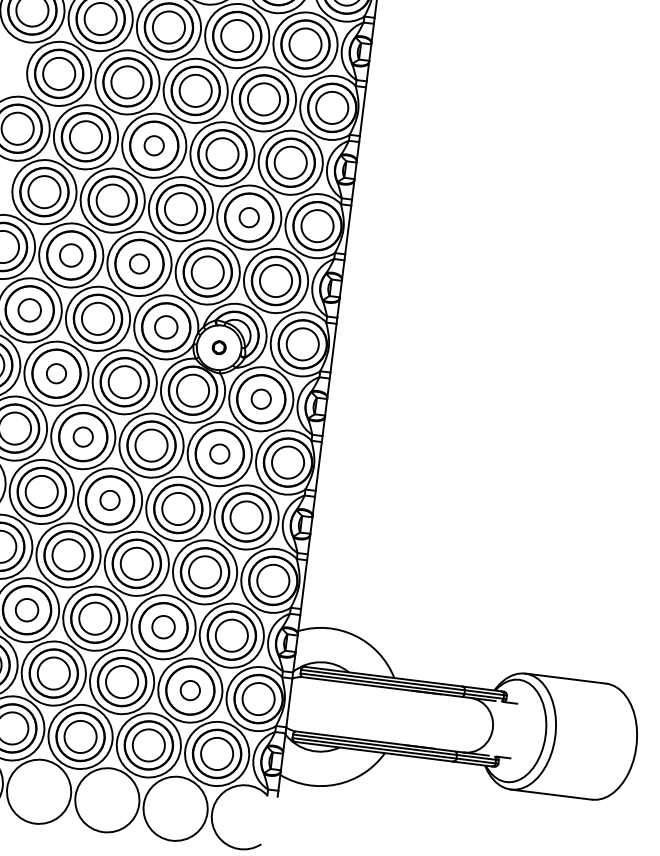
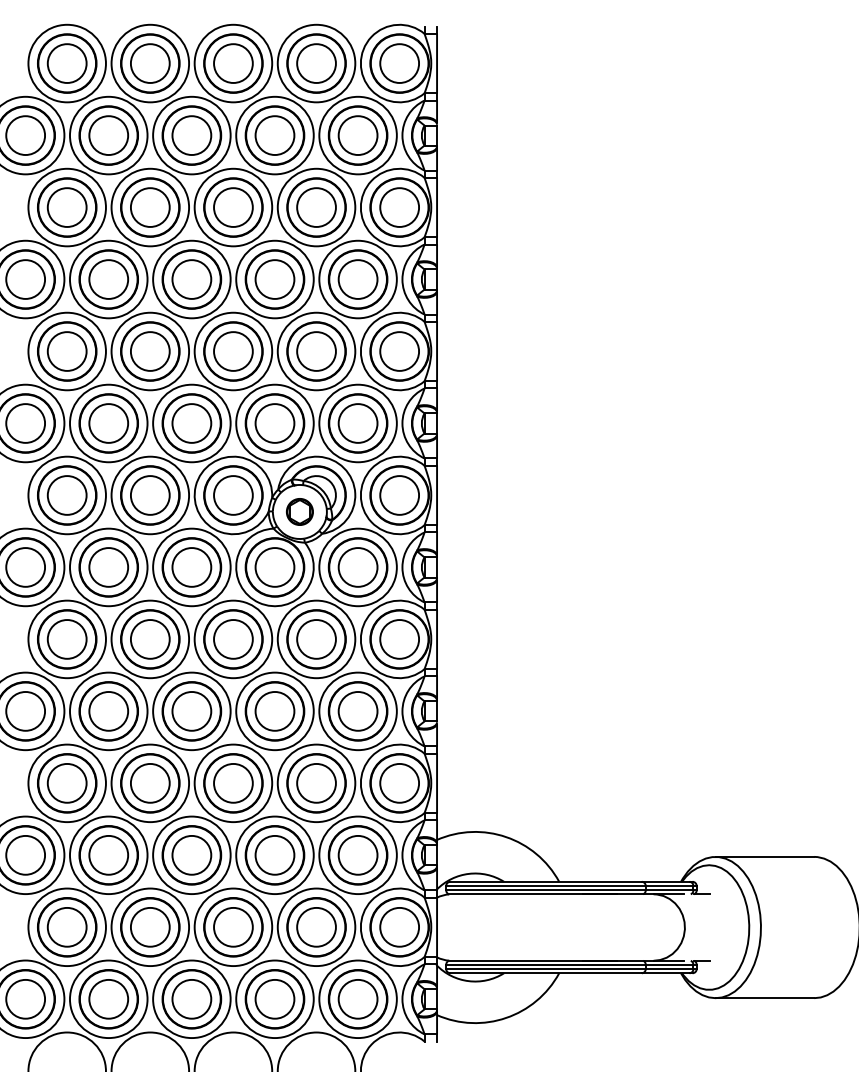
circle: (153, 145) -> (191, 279), size x1.67
circle: (249, 217) -> (316, 351), size x1.67
circle: (71, 255) -> (108, 423), size x1.43
circle: (139, 263) -> (191, 423), size x1.67
circle: (29, 310) -> (66, 495), size x1.43
circle: (166, 327) -> (233, 495), size x1.43
part: (218, 347) -> (299, 511), size x1.67
circle: (56, 373) -> (108, 567), size x1.67
circle: (260, 399) -> (357, 567), size x1.67
circle: (82, 437) -> (149, 639), size x1.67
circle: (219, 454) -> (316, 639), size x1.67
circle: (109, 499) -> (191, 710), size x1.67
circle: (26, 609) -> (108, 854), size x1.43
circle: (163, 626) -> (274, 854), size x1.43
circle: (190, 689) -> (316, 926), size x1.67

